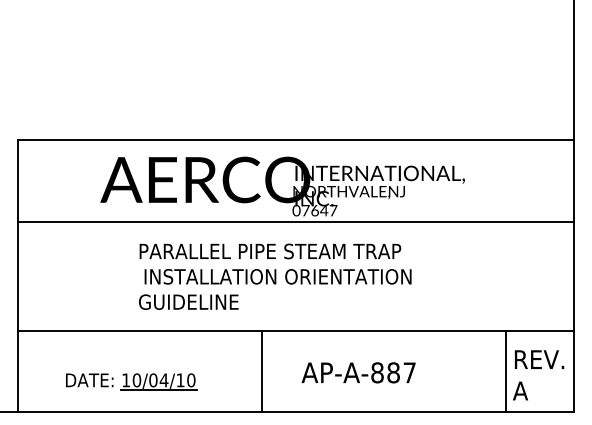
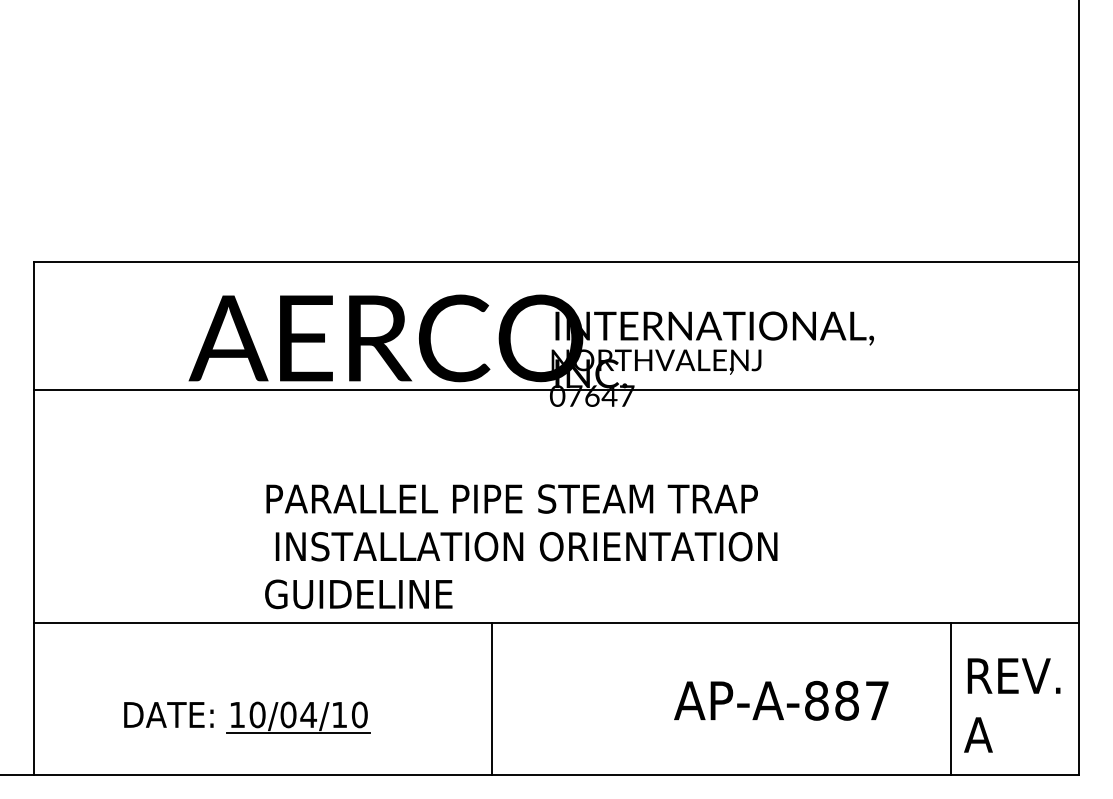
line: (295, 221) -> (555, 390), moved
text: (275, 276) -> (521, 546), moved
text: (358, 372) -> (781, 700), moved

